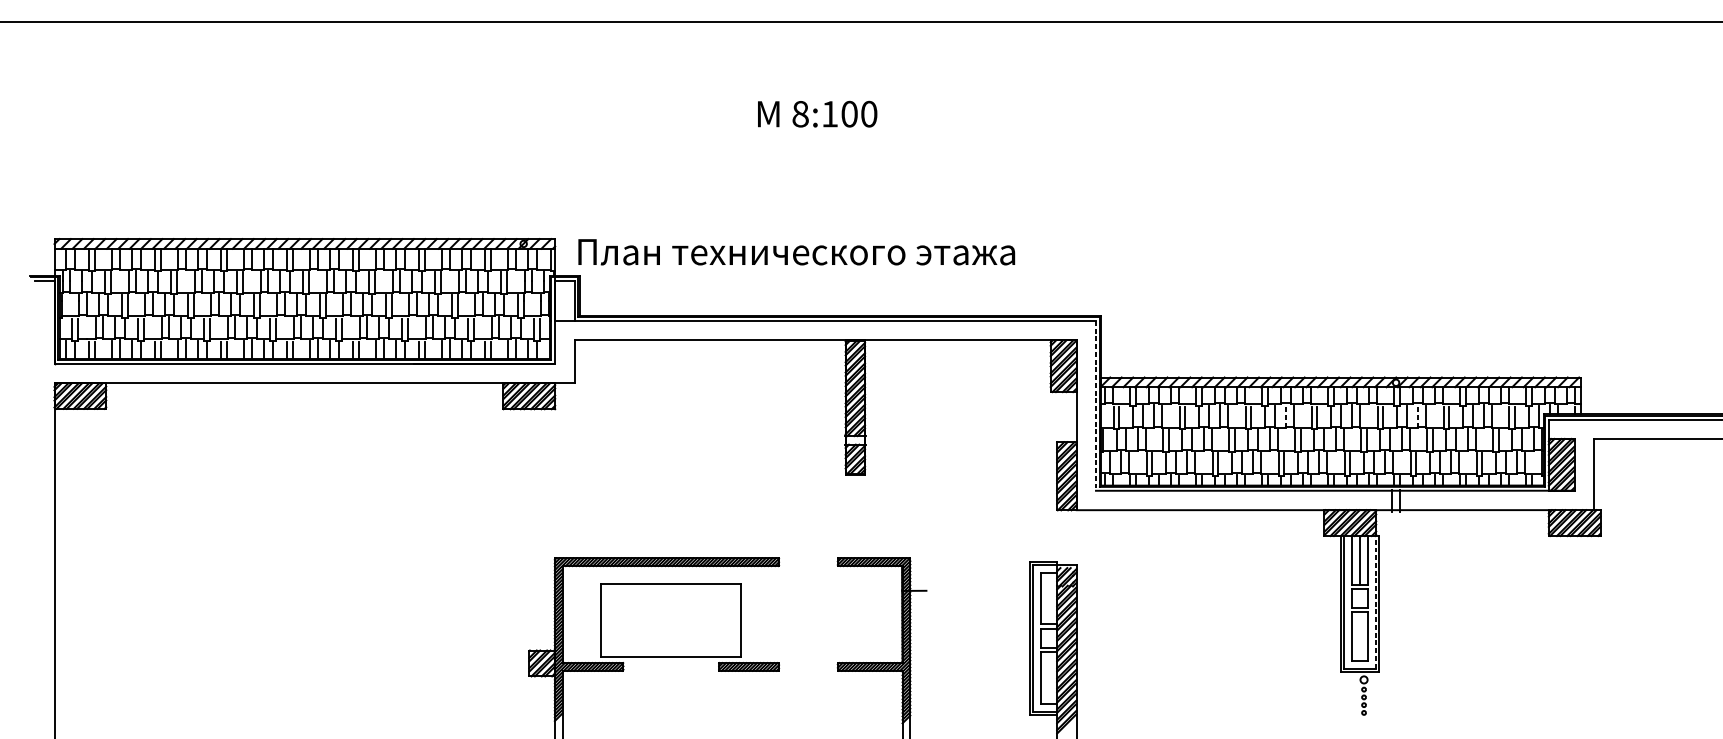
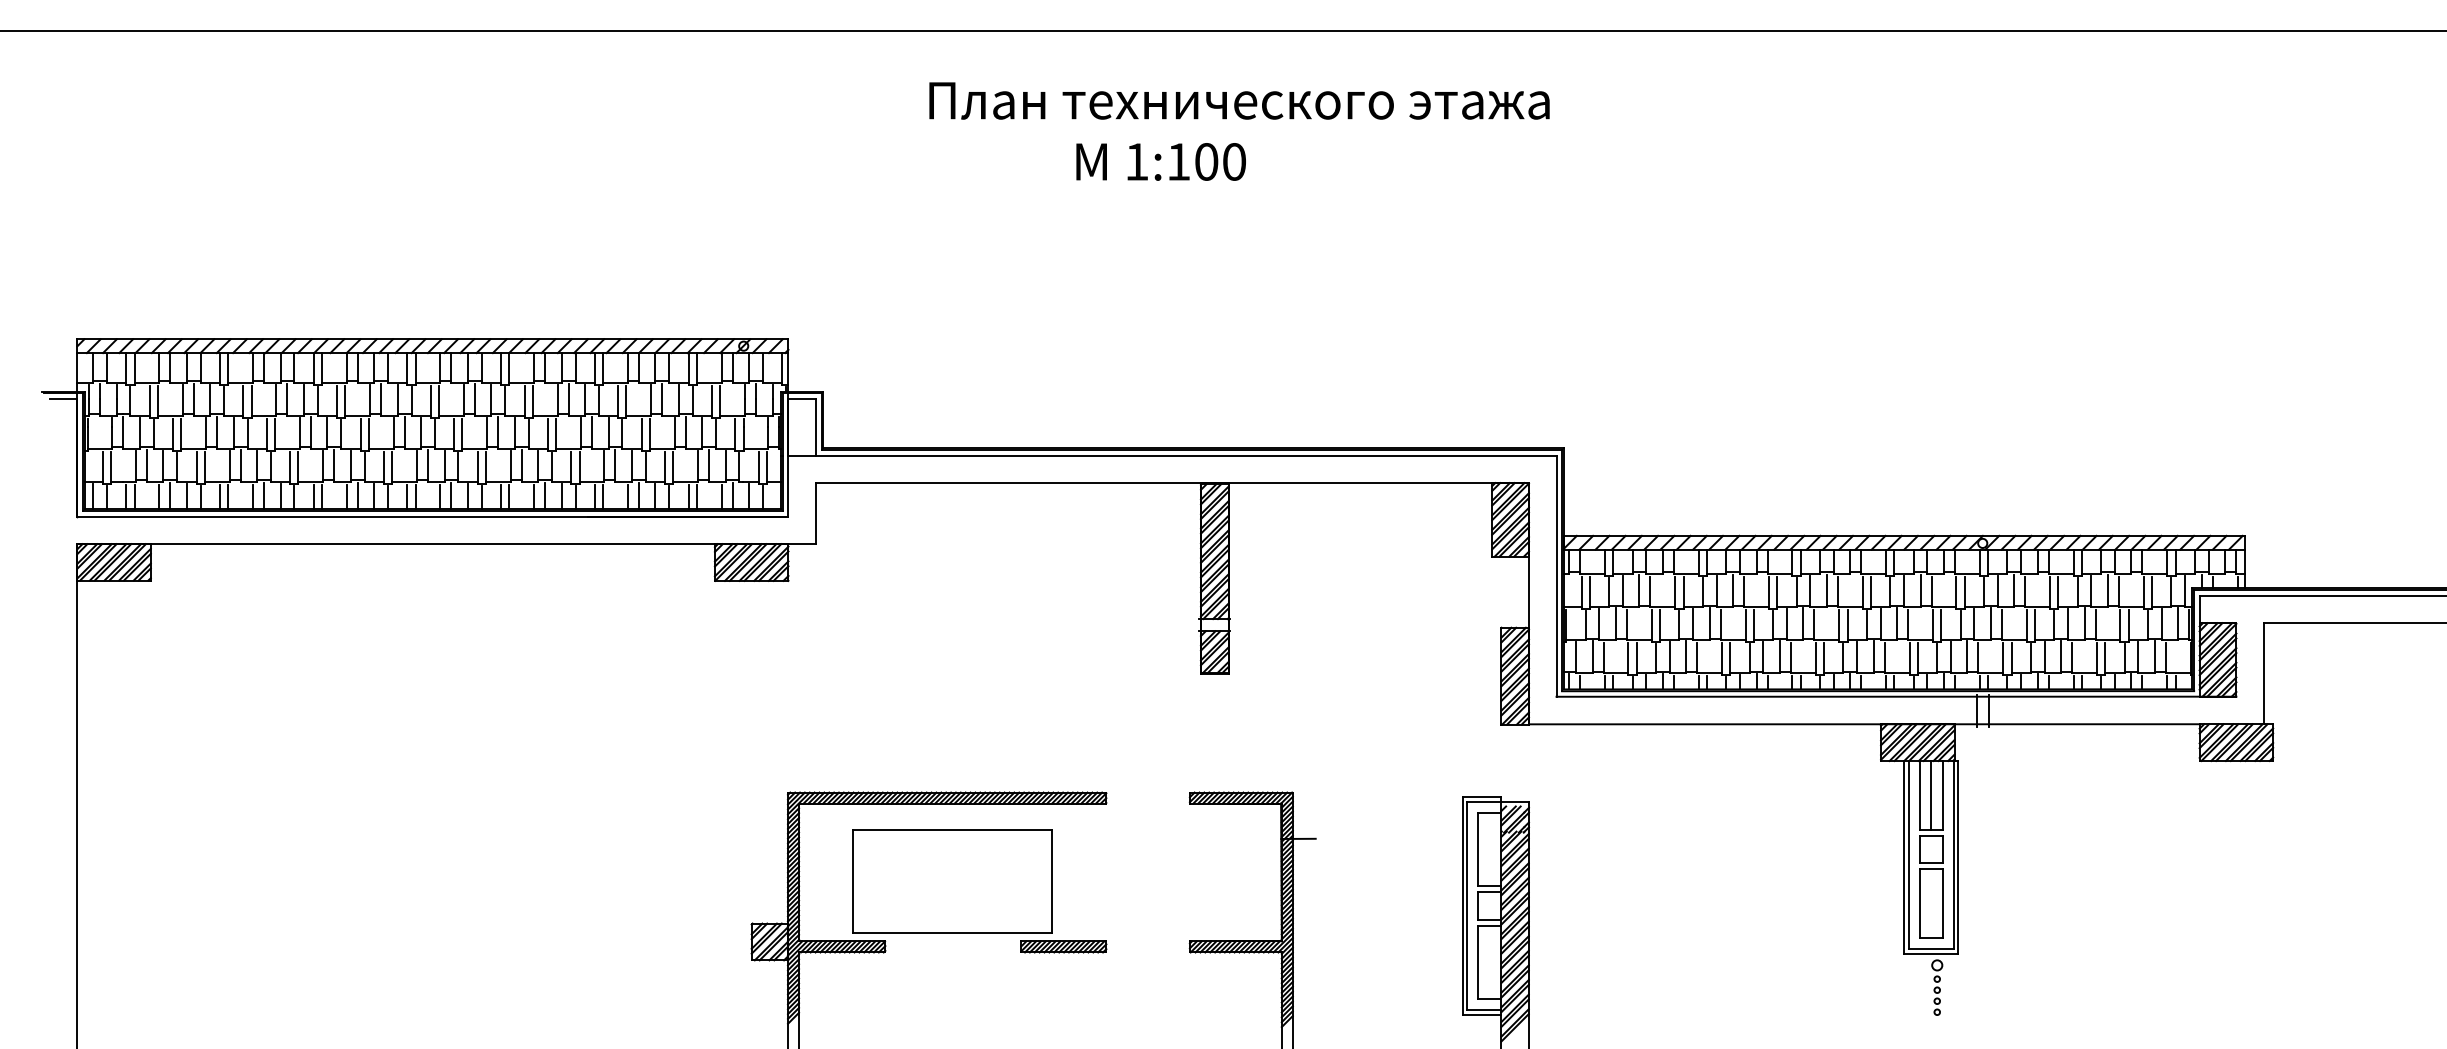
text: (800, 113) -> (1136, 161), 8:100 -> 1:100
text: (796, 251) -> (1239, 100), moved
line: (1095, 406) -> (1556, 576), dashed -> solid
line: (1286, 416) -> (1826, 591), dashed -> solid
line: (1418, 416) -> (2014, 591), dashed -> solid
line: (1375, 601) -> (1953, 854), dashed -> solid

